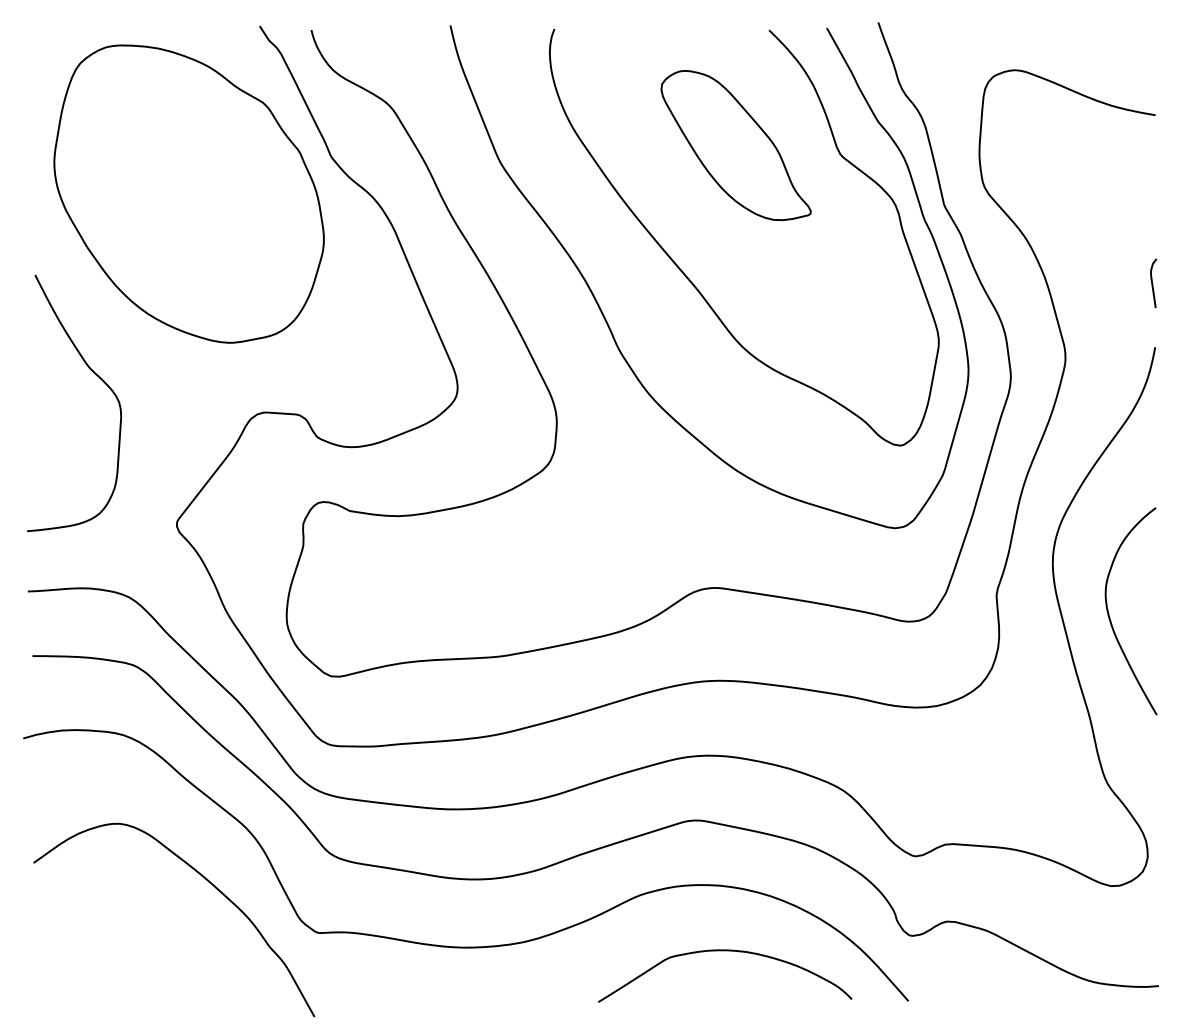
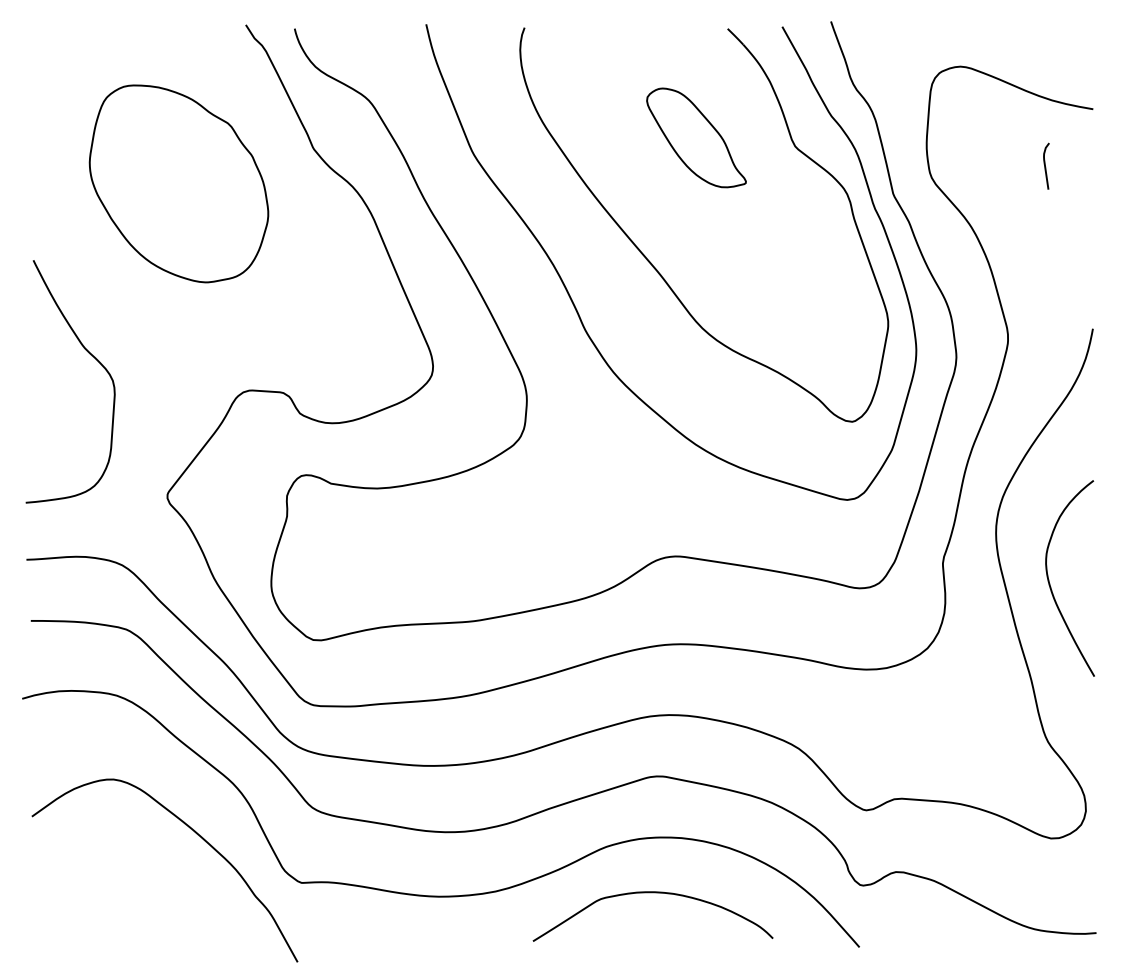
part: (736, 145) -> (696, 137), size x0.7
part: (188, 193) -> (178, 183), size x0.7
curve: (1152, 282) -> (1045, 165), moved
curve: (724, 951) -> (652, 893), moved

